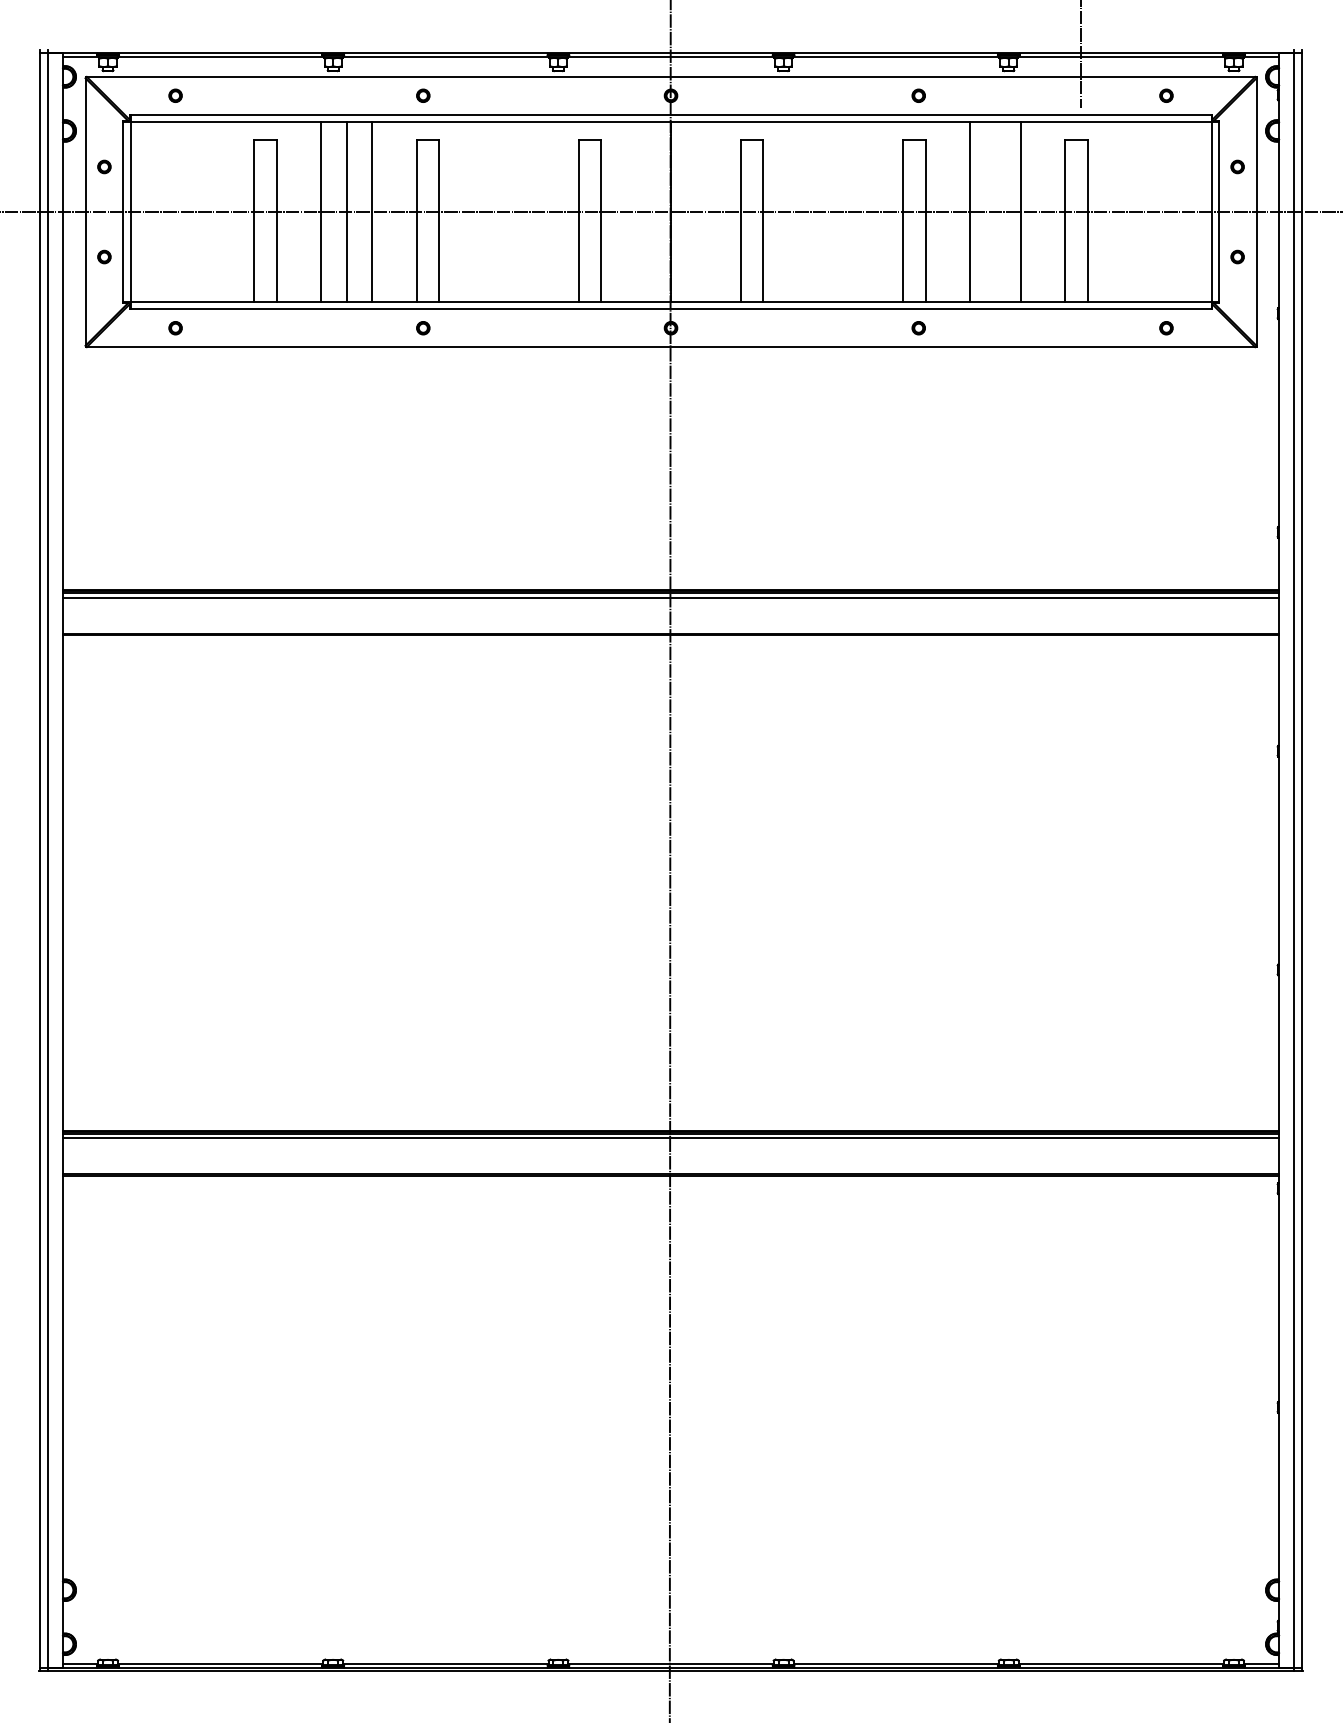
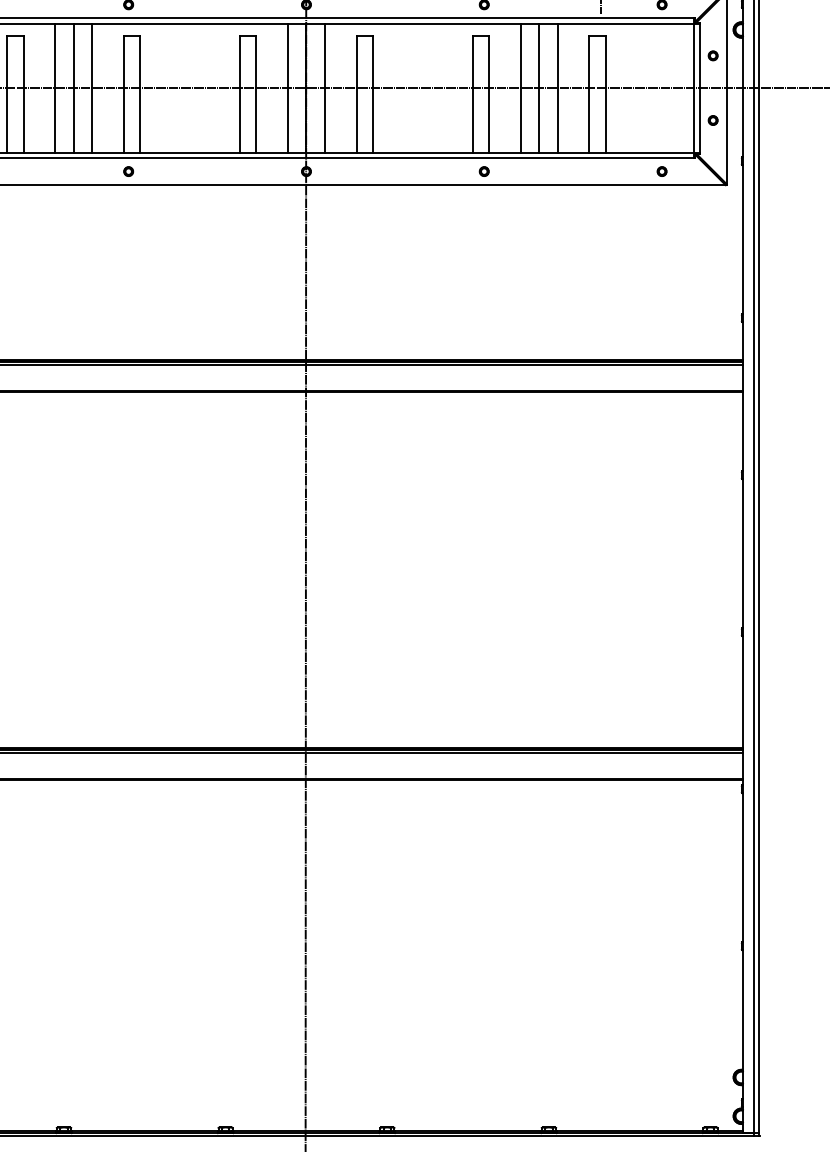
line: (645, 211) -> (288, 87), added
line: (696, 211) -> (324, 87), added
line: (995, 211) -> (539, 87), added

